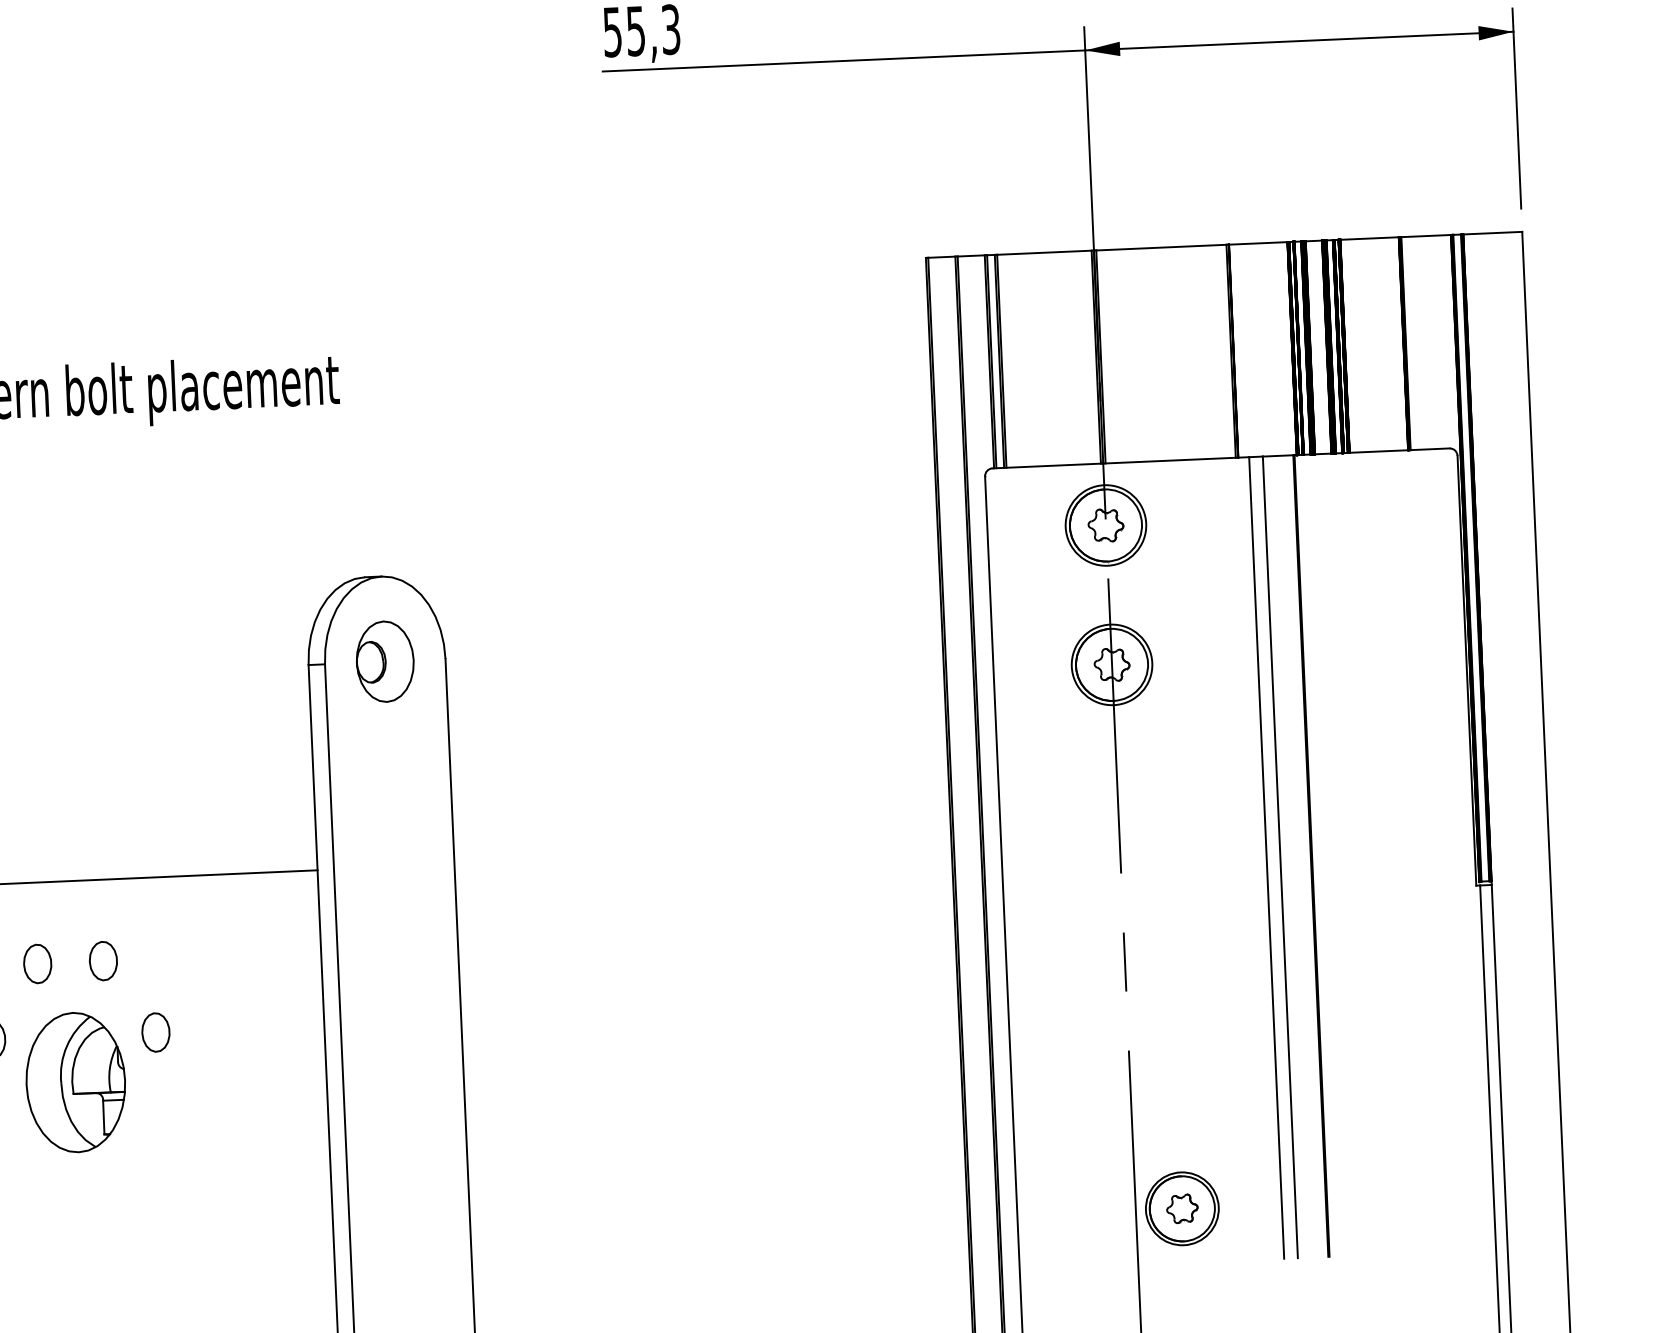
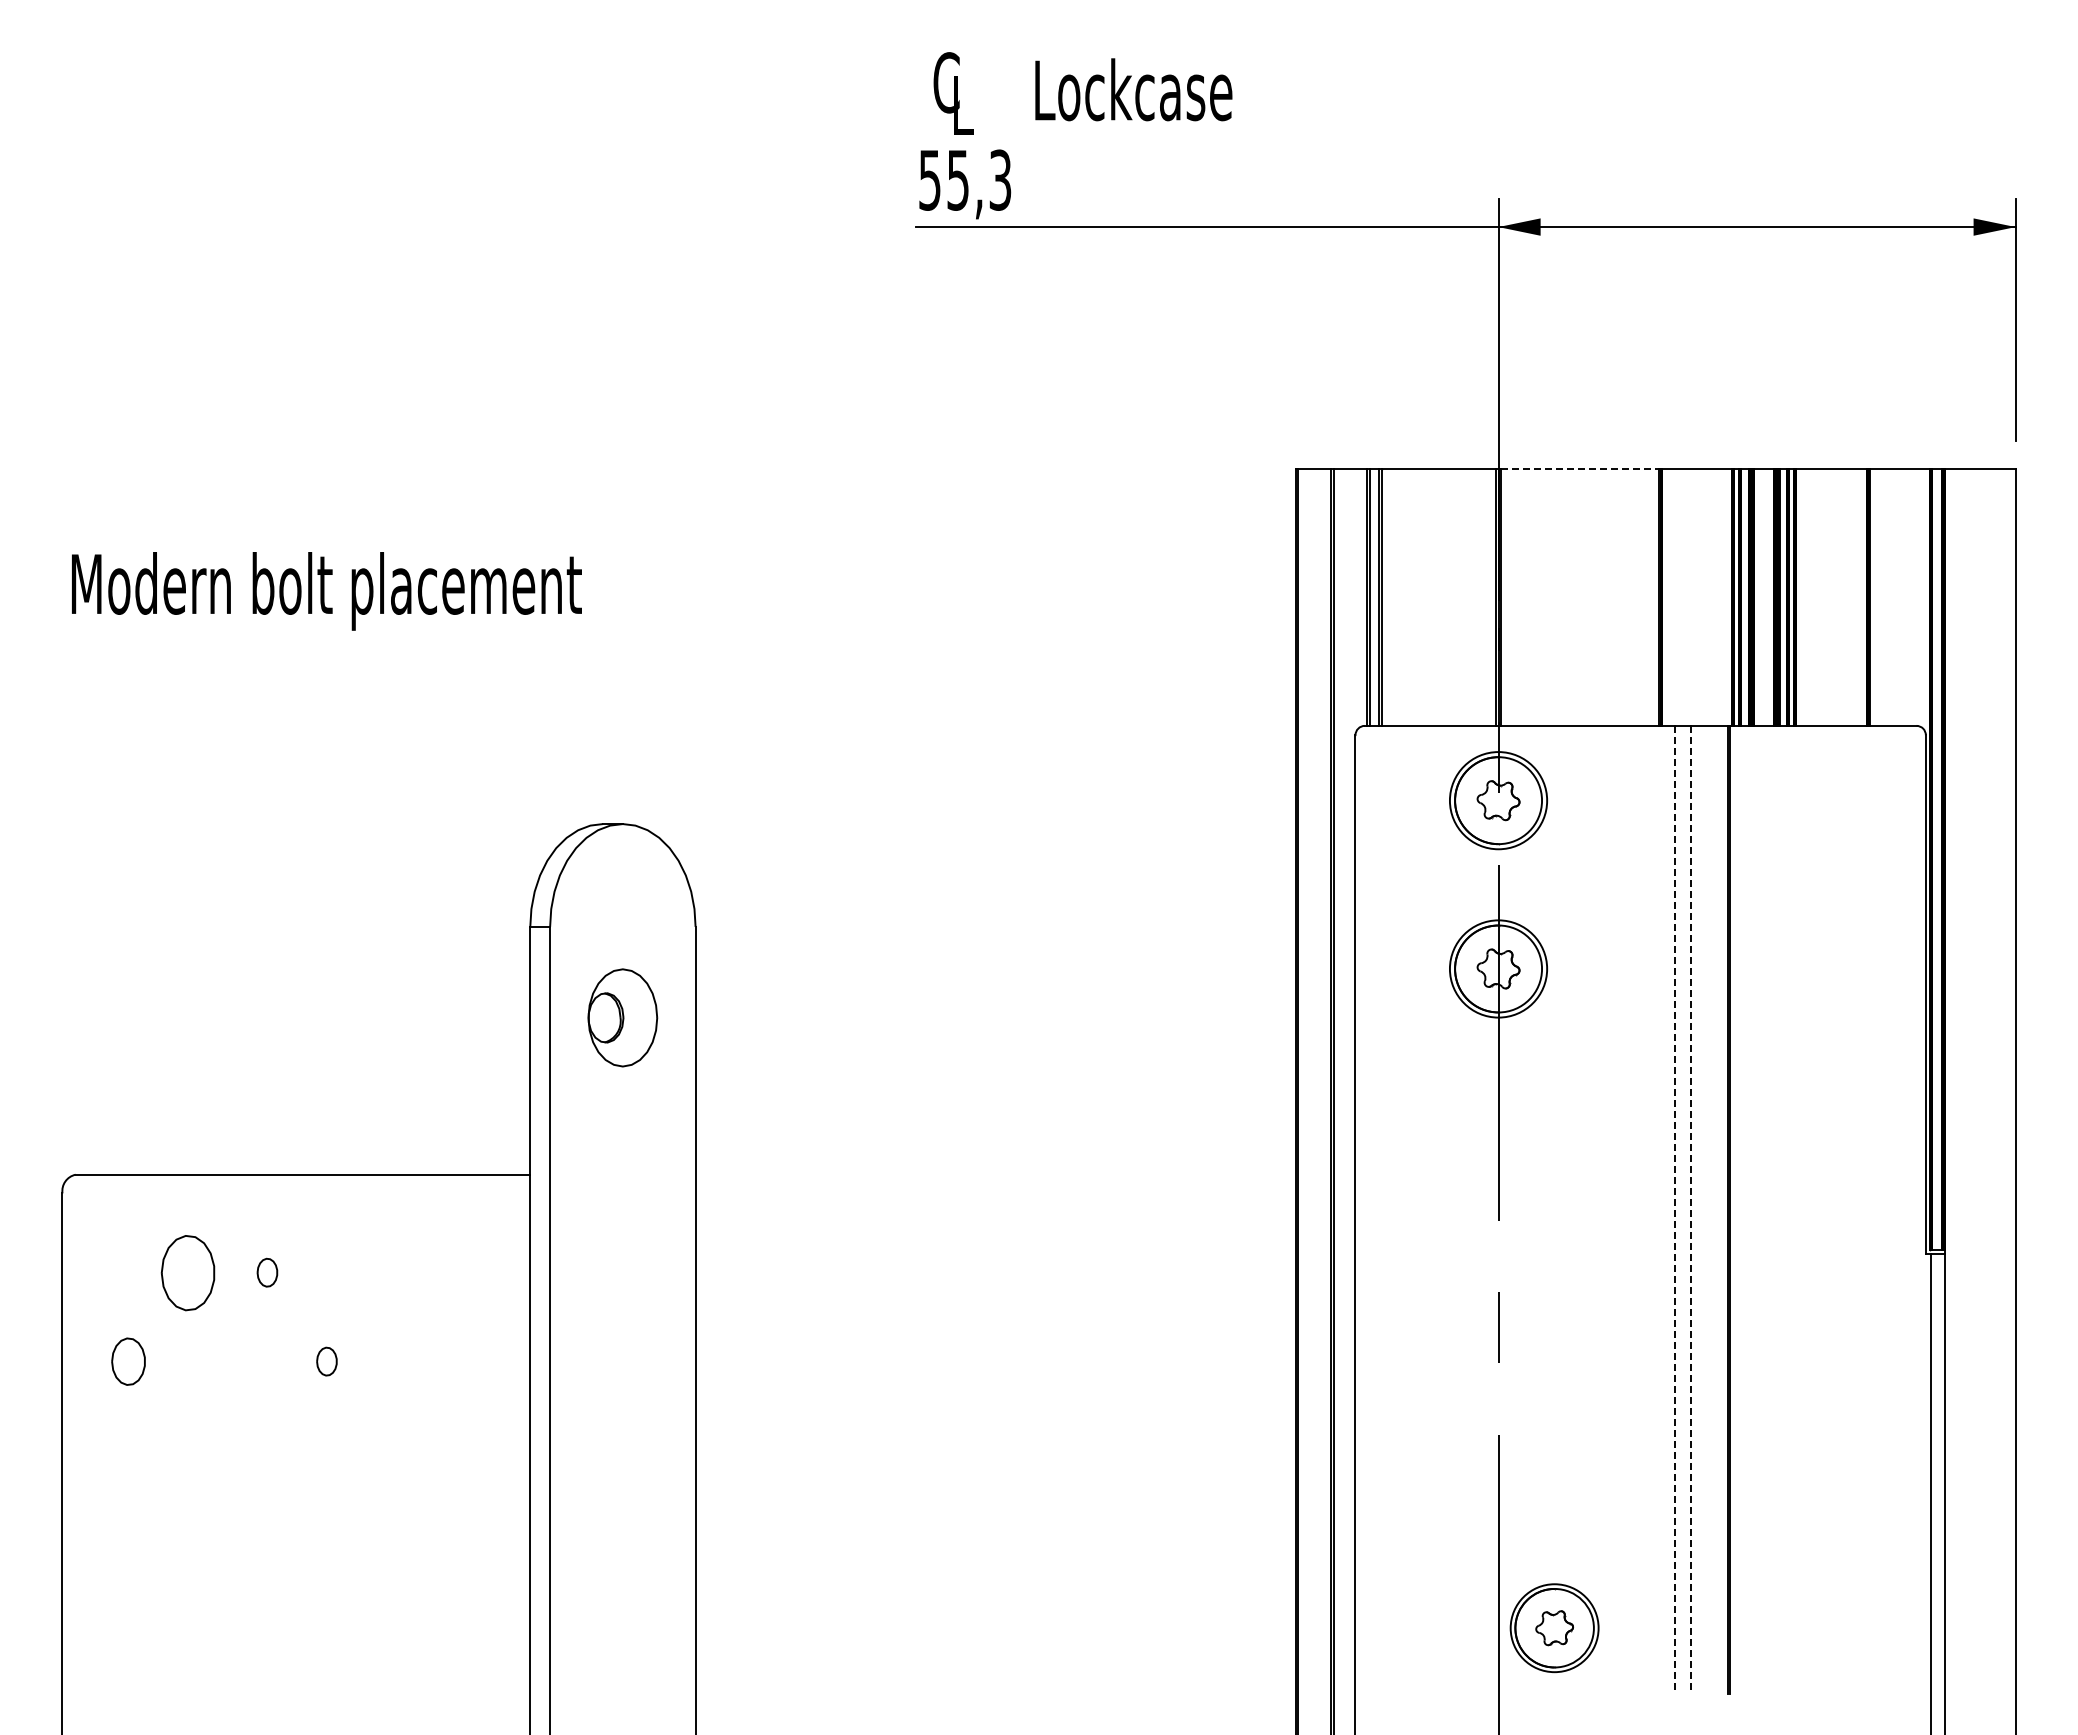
line: (1161, 247) -> (1579, 468), solid -> dashed
part: (384, 661) -> (622, 1017), moved
line: (1266, 857) -> (1674, 1209), solid -> dashed
line: (1280, 857) -> (1691, 1209), solid -> dashed
part: (103, 960) -> (267, 1272), size x0.6
part: (37, 963) -> (187, 1272), size x1.6
part: (155, 1032) -> (326, 1361), size x0.6
part: (75, 1082) -> (227, 1417), removed

